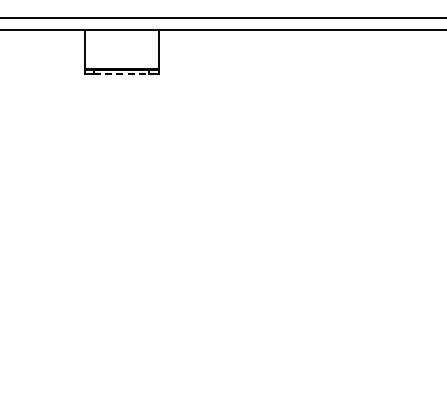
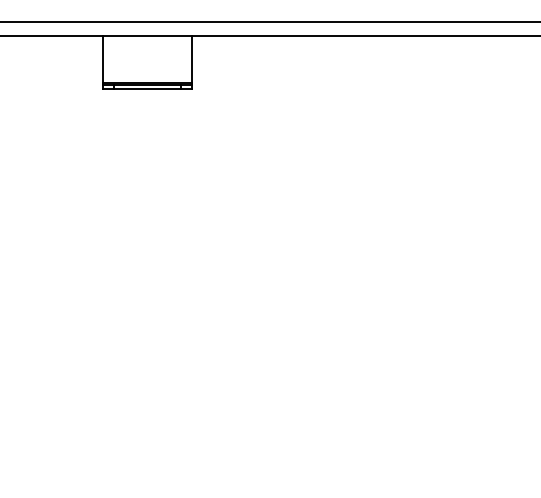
line: (121, 74) -> (147, 89), dashed -> solid

